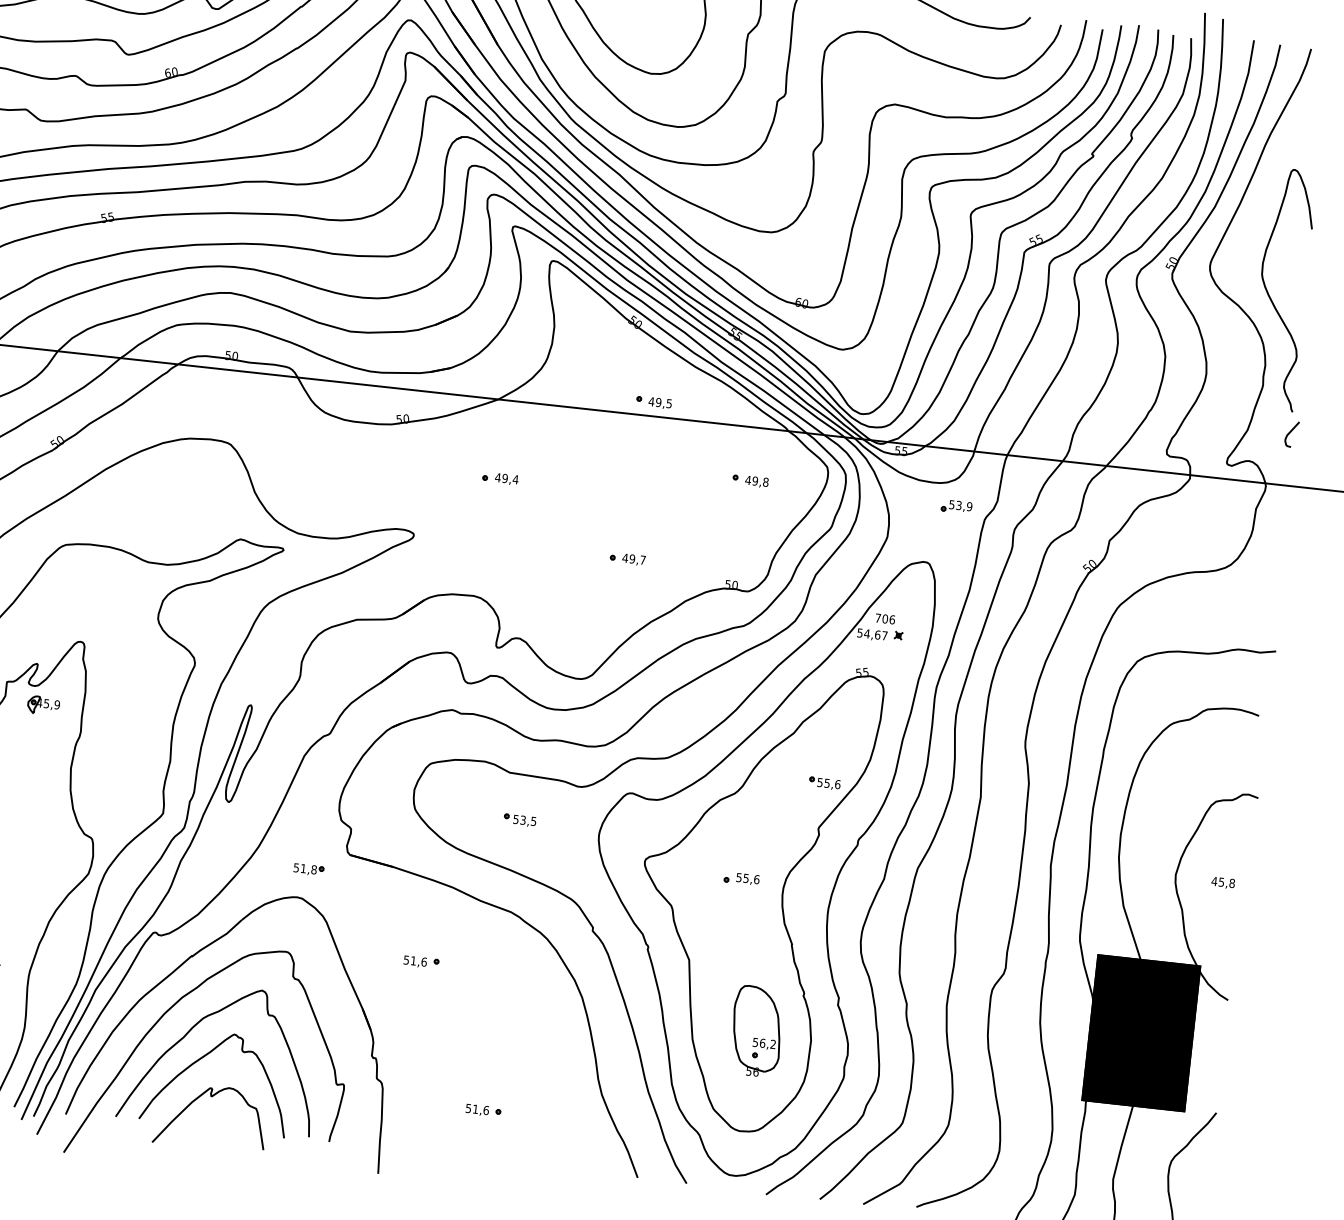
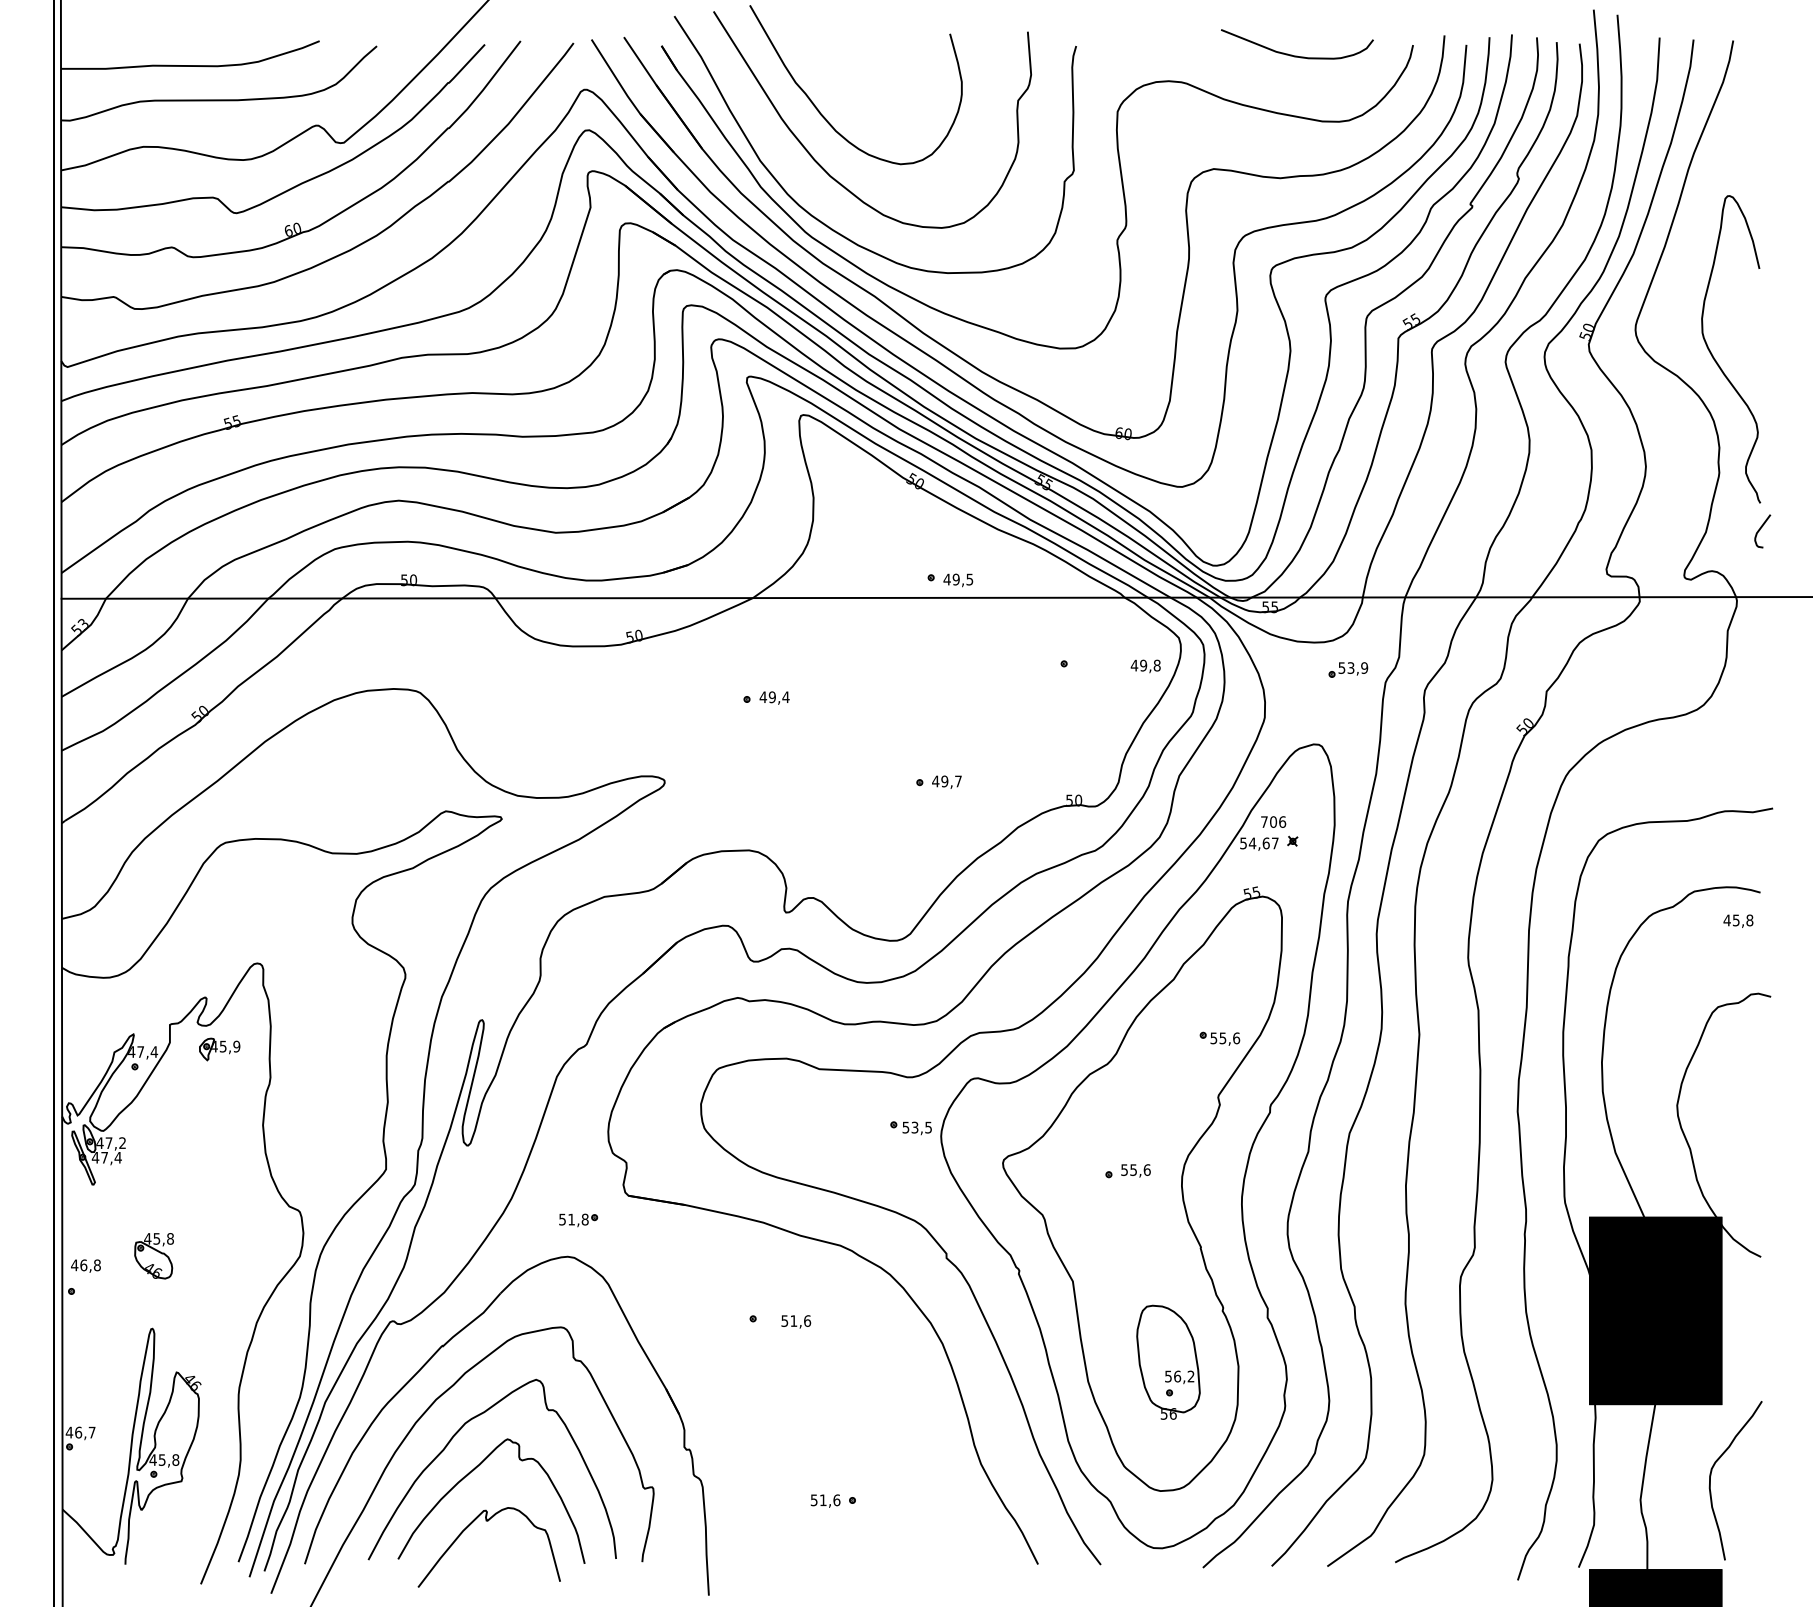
text: (756, 481) -> (1145, 666), moved
part: (519, 820) -> (910, 1128), moved
text: (1223, 882) -> (1738, 920), moved
text: (415, 961) -> (796, 1321), moved

